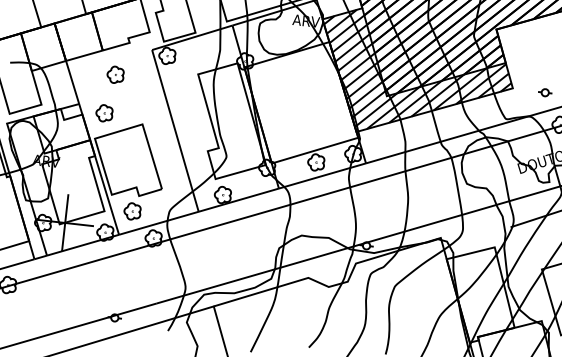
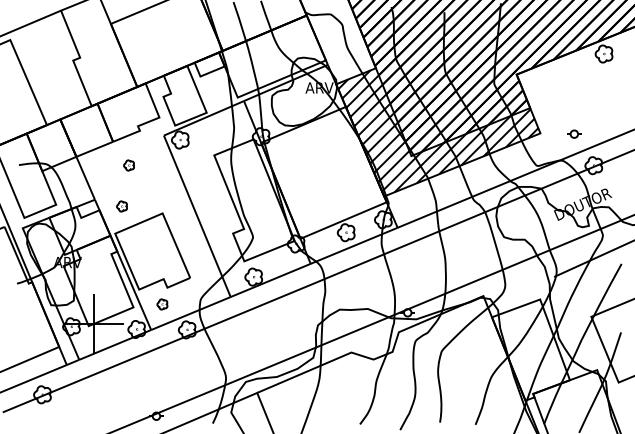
part: (114, 74) -> (128, 165), size x0.6
part: (103, 113) -> (121, 206), size x0.6
part: (132, 211) -> (162, 304), size x0.6

